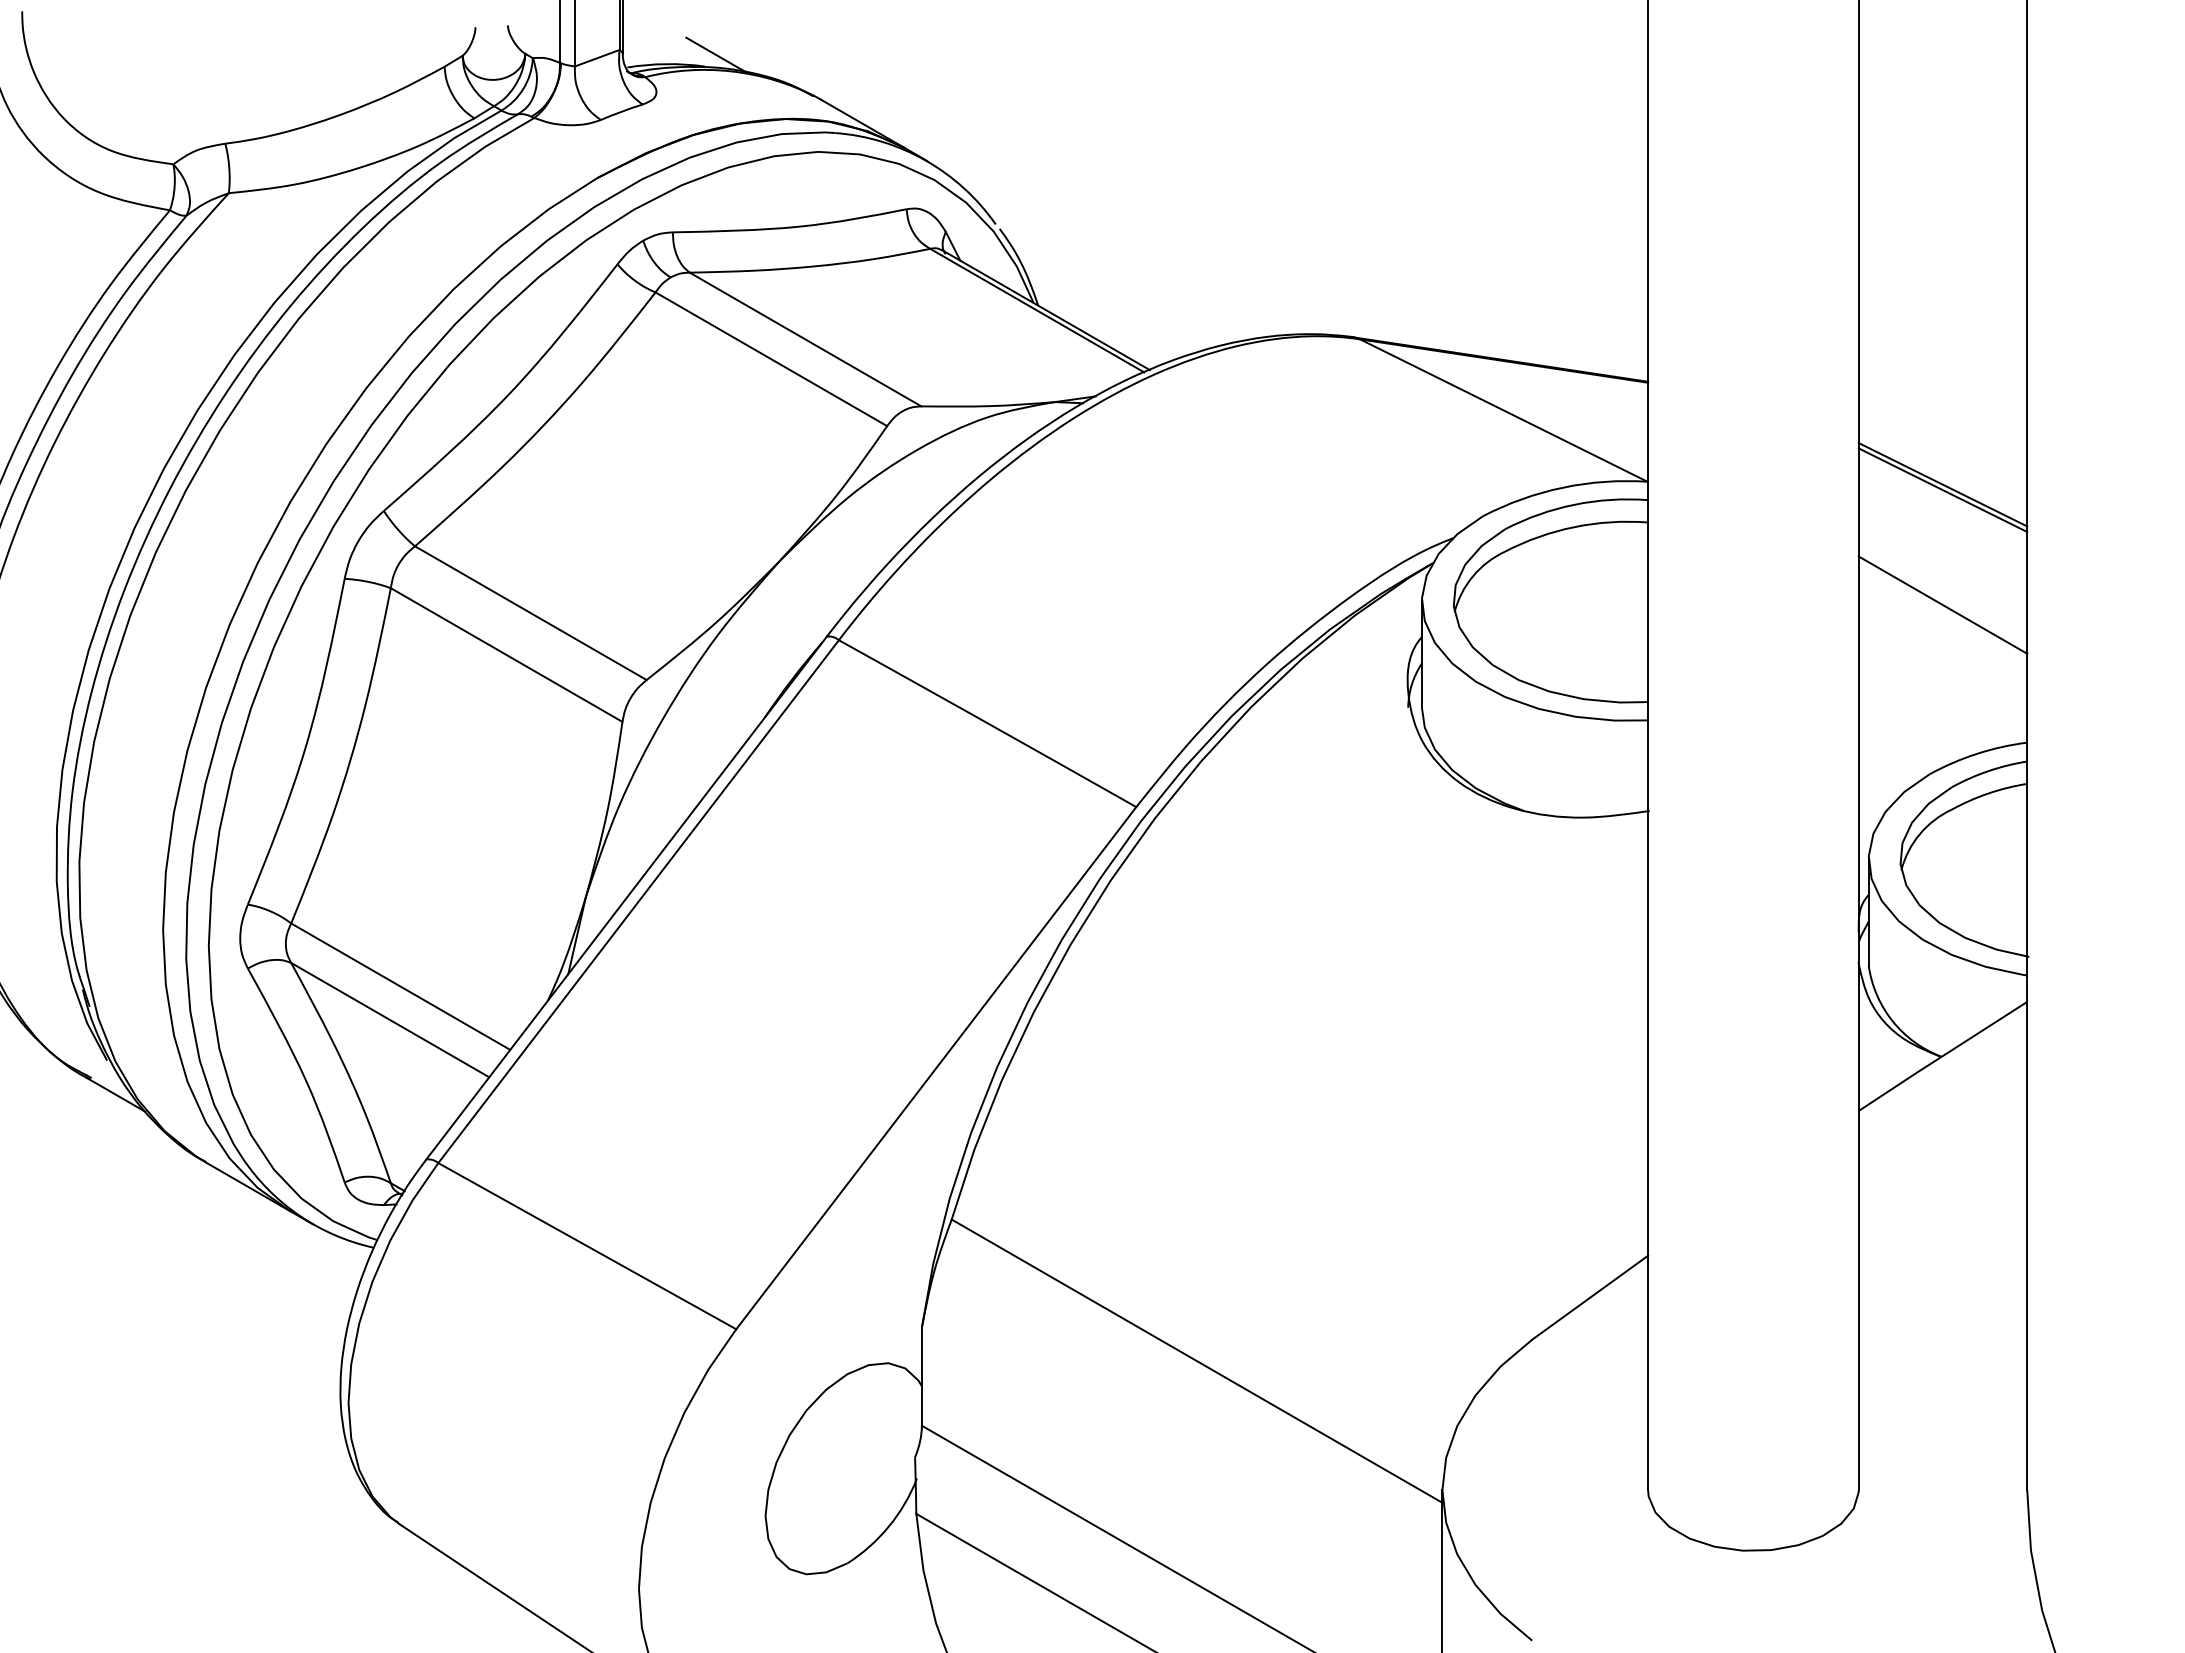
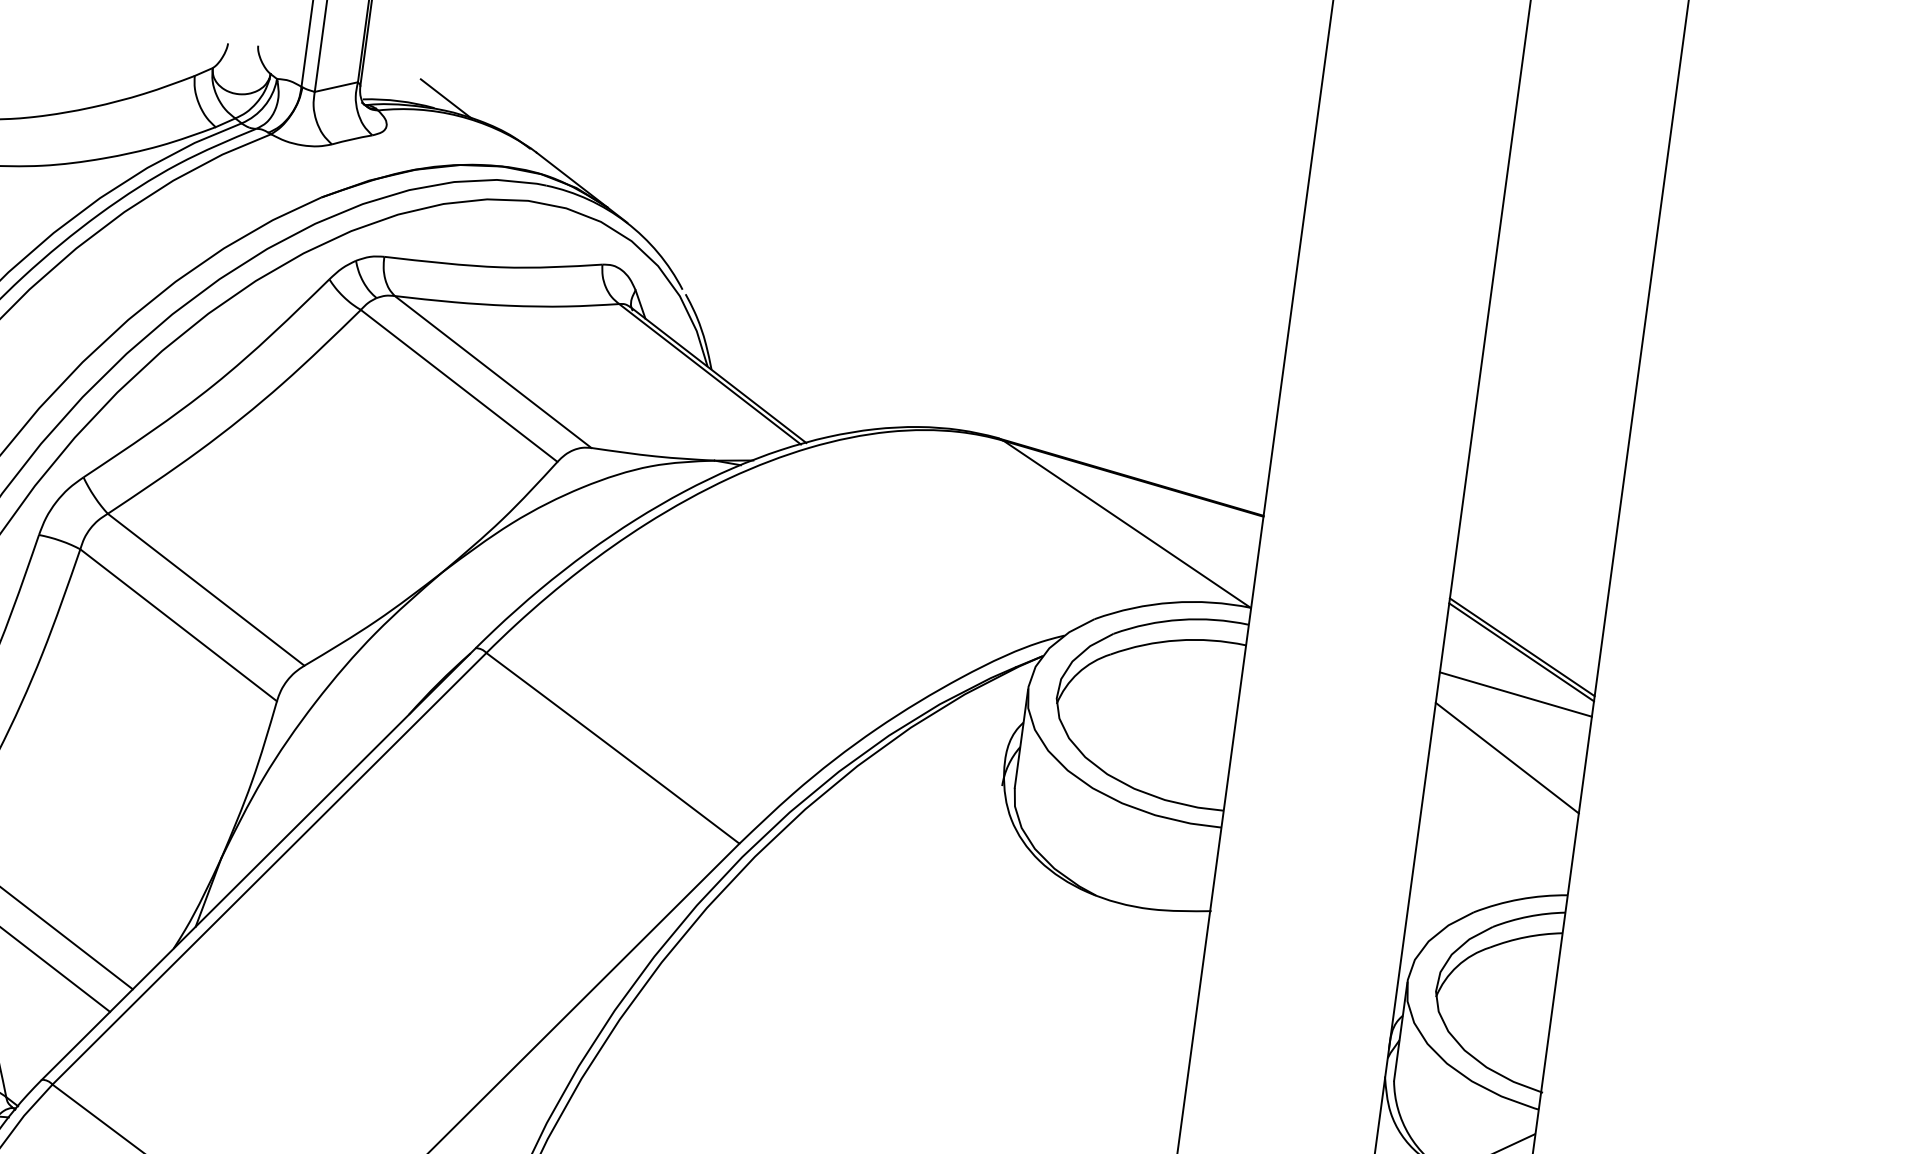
line: (1942, 535) -> (1515, 693), added

